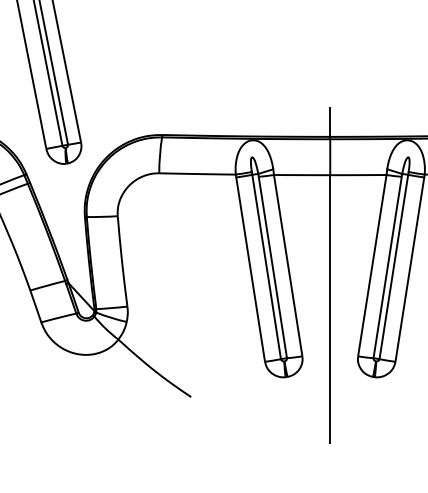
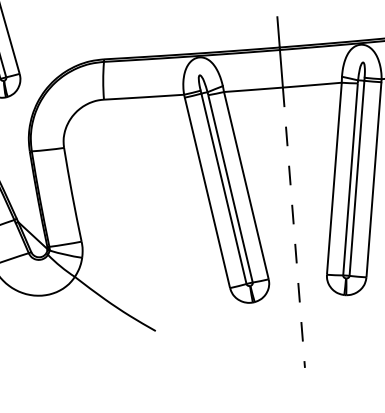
line: (330, 309) -> (294, 227), solid -> dashed

